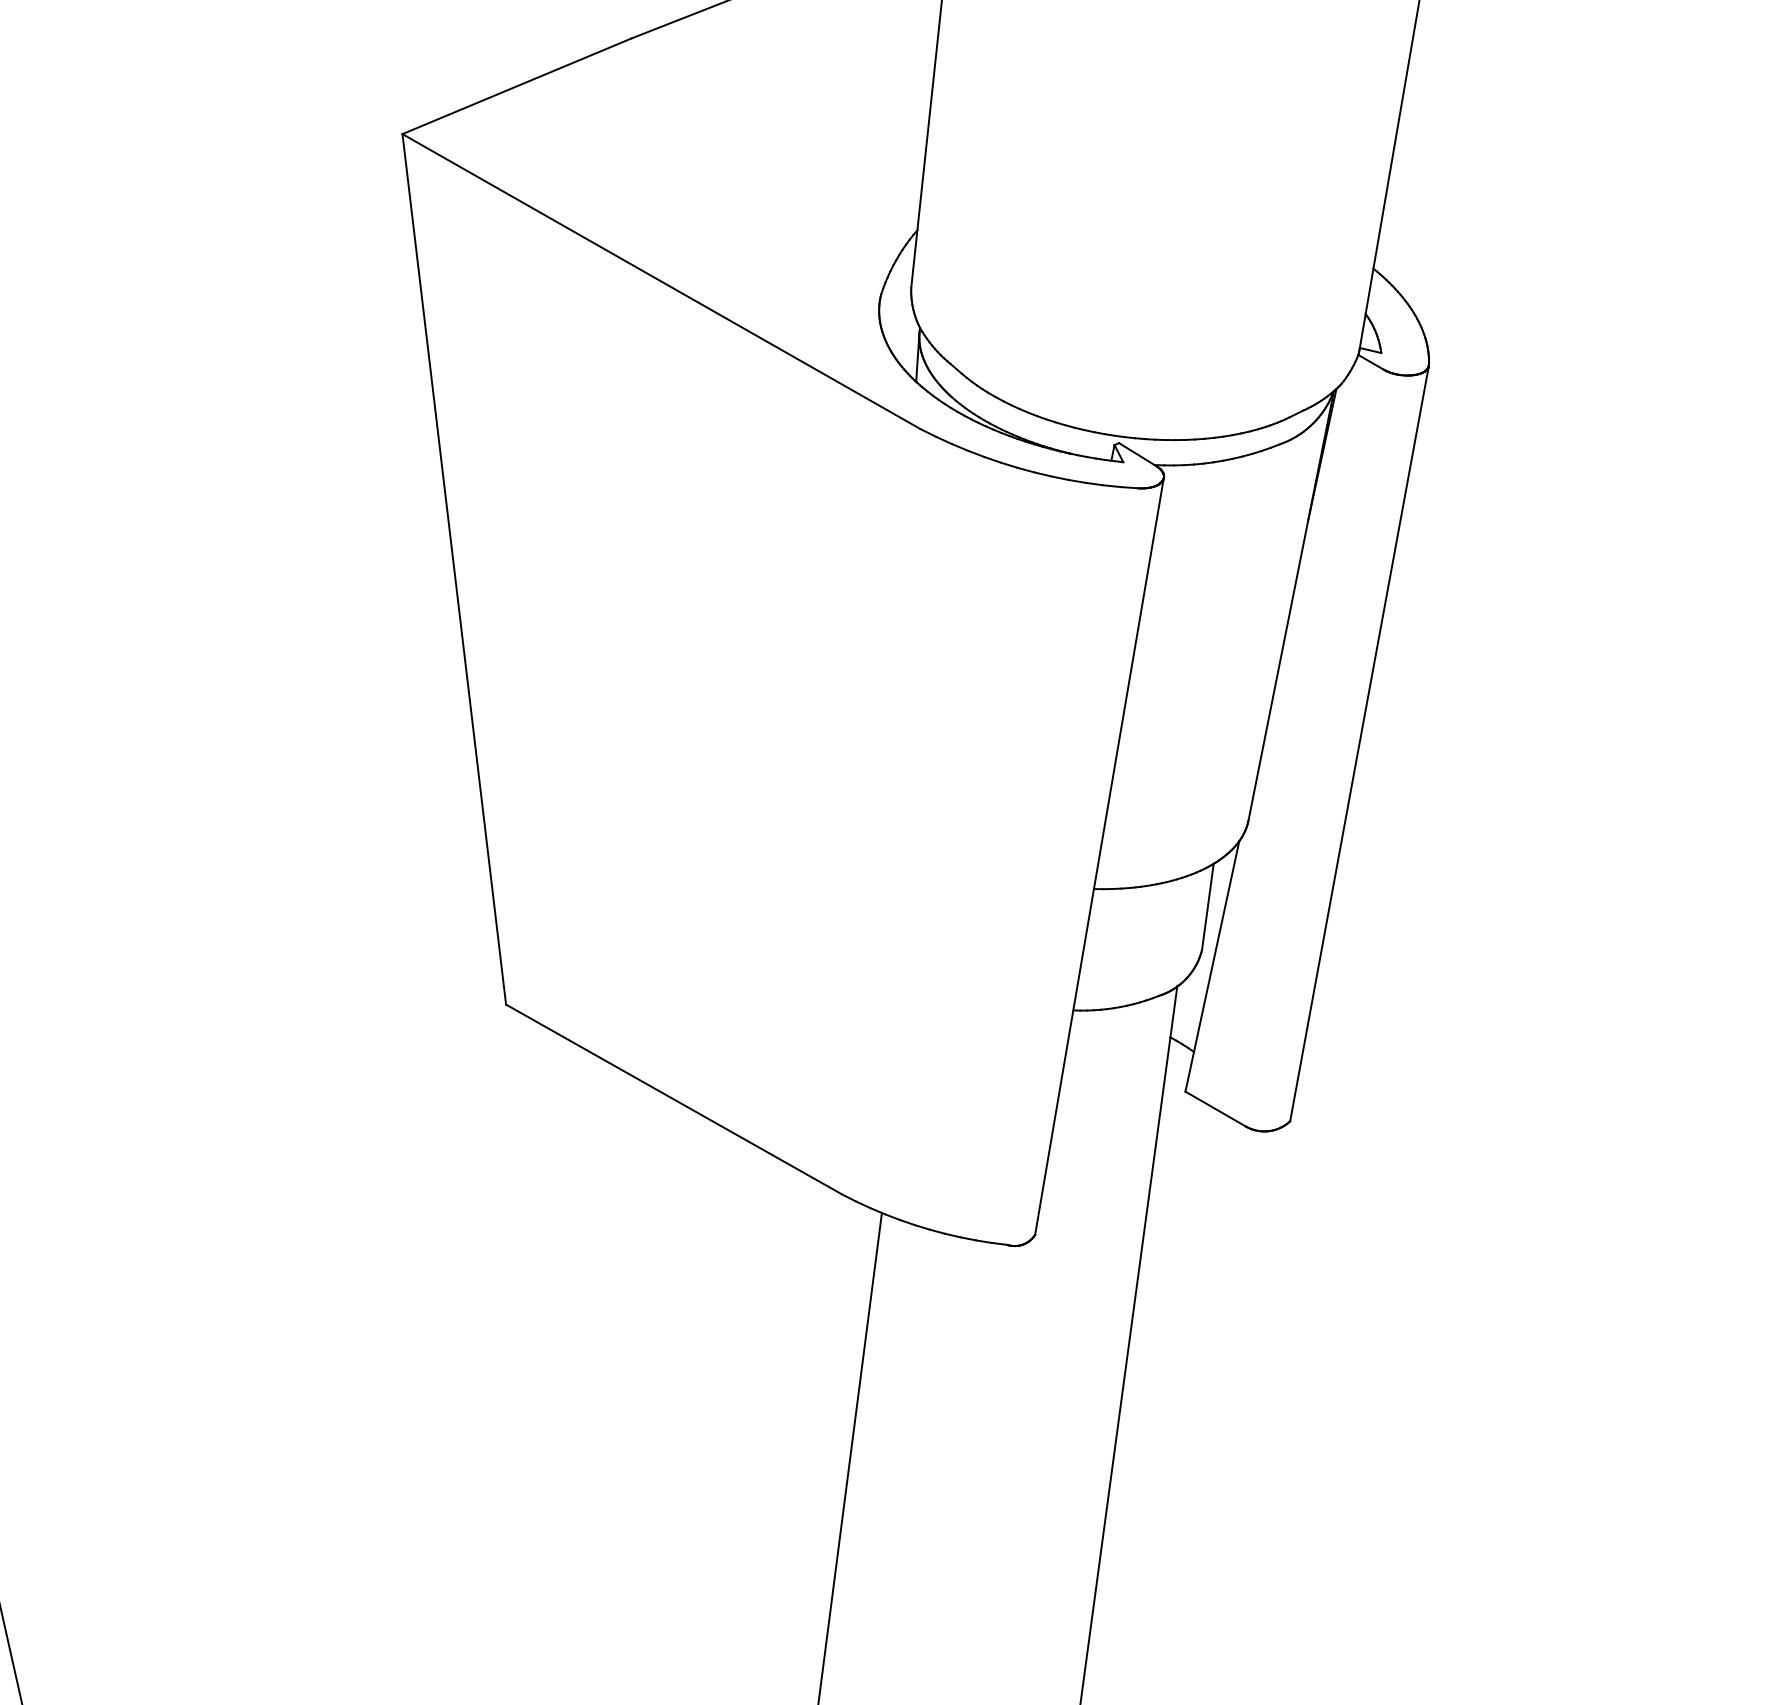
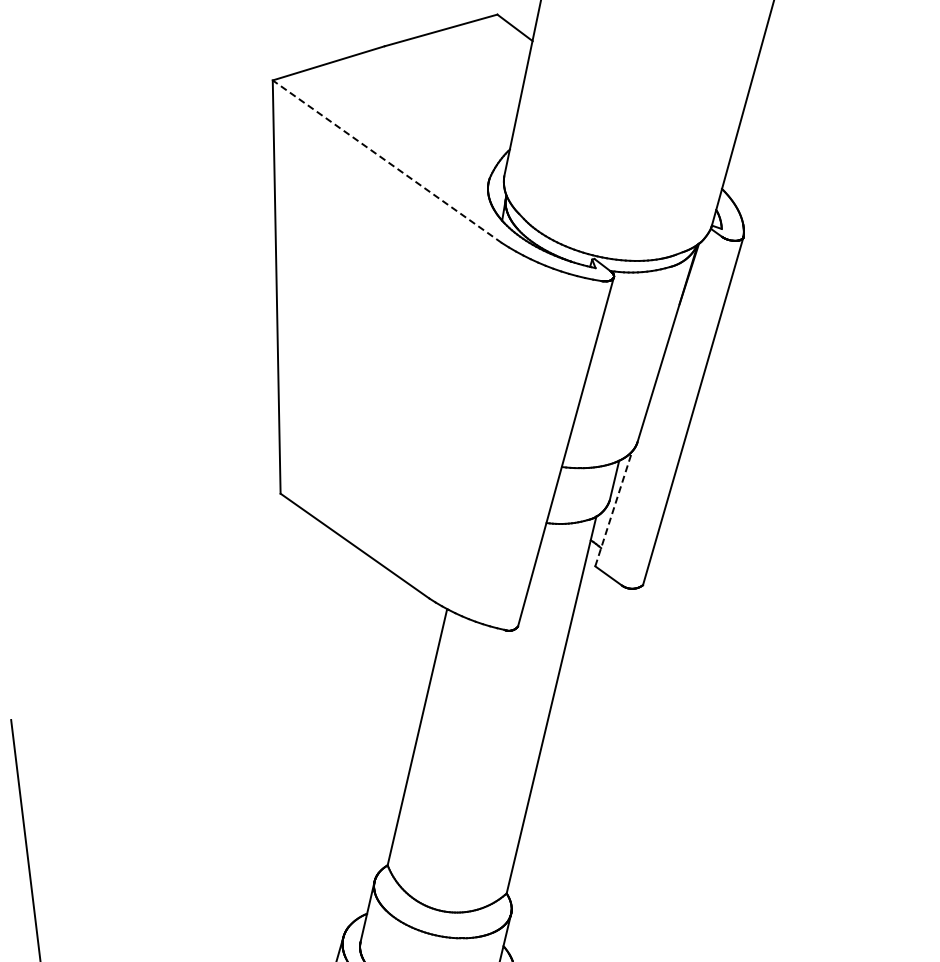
line: (661, 281) -> (387, 161), solid -> dashed
line: (1211, 965) -> (613, 508), solid -> dashed

